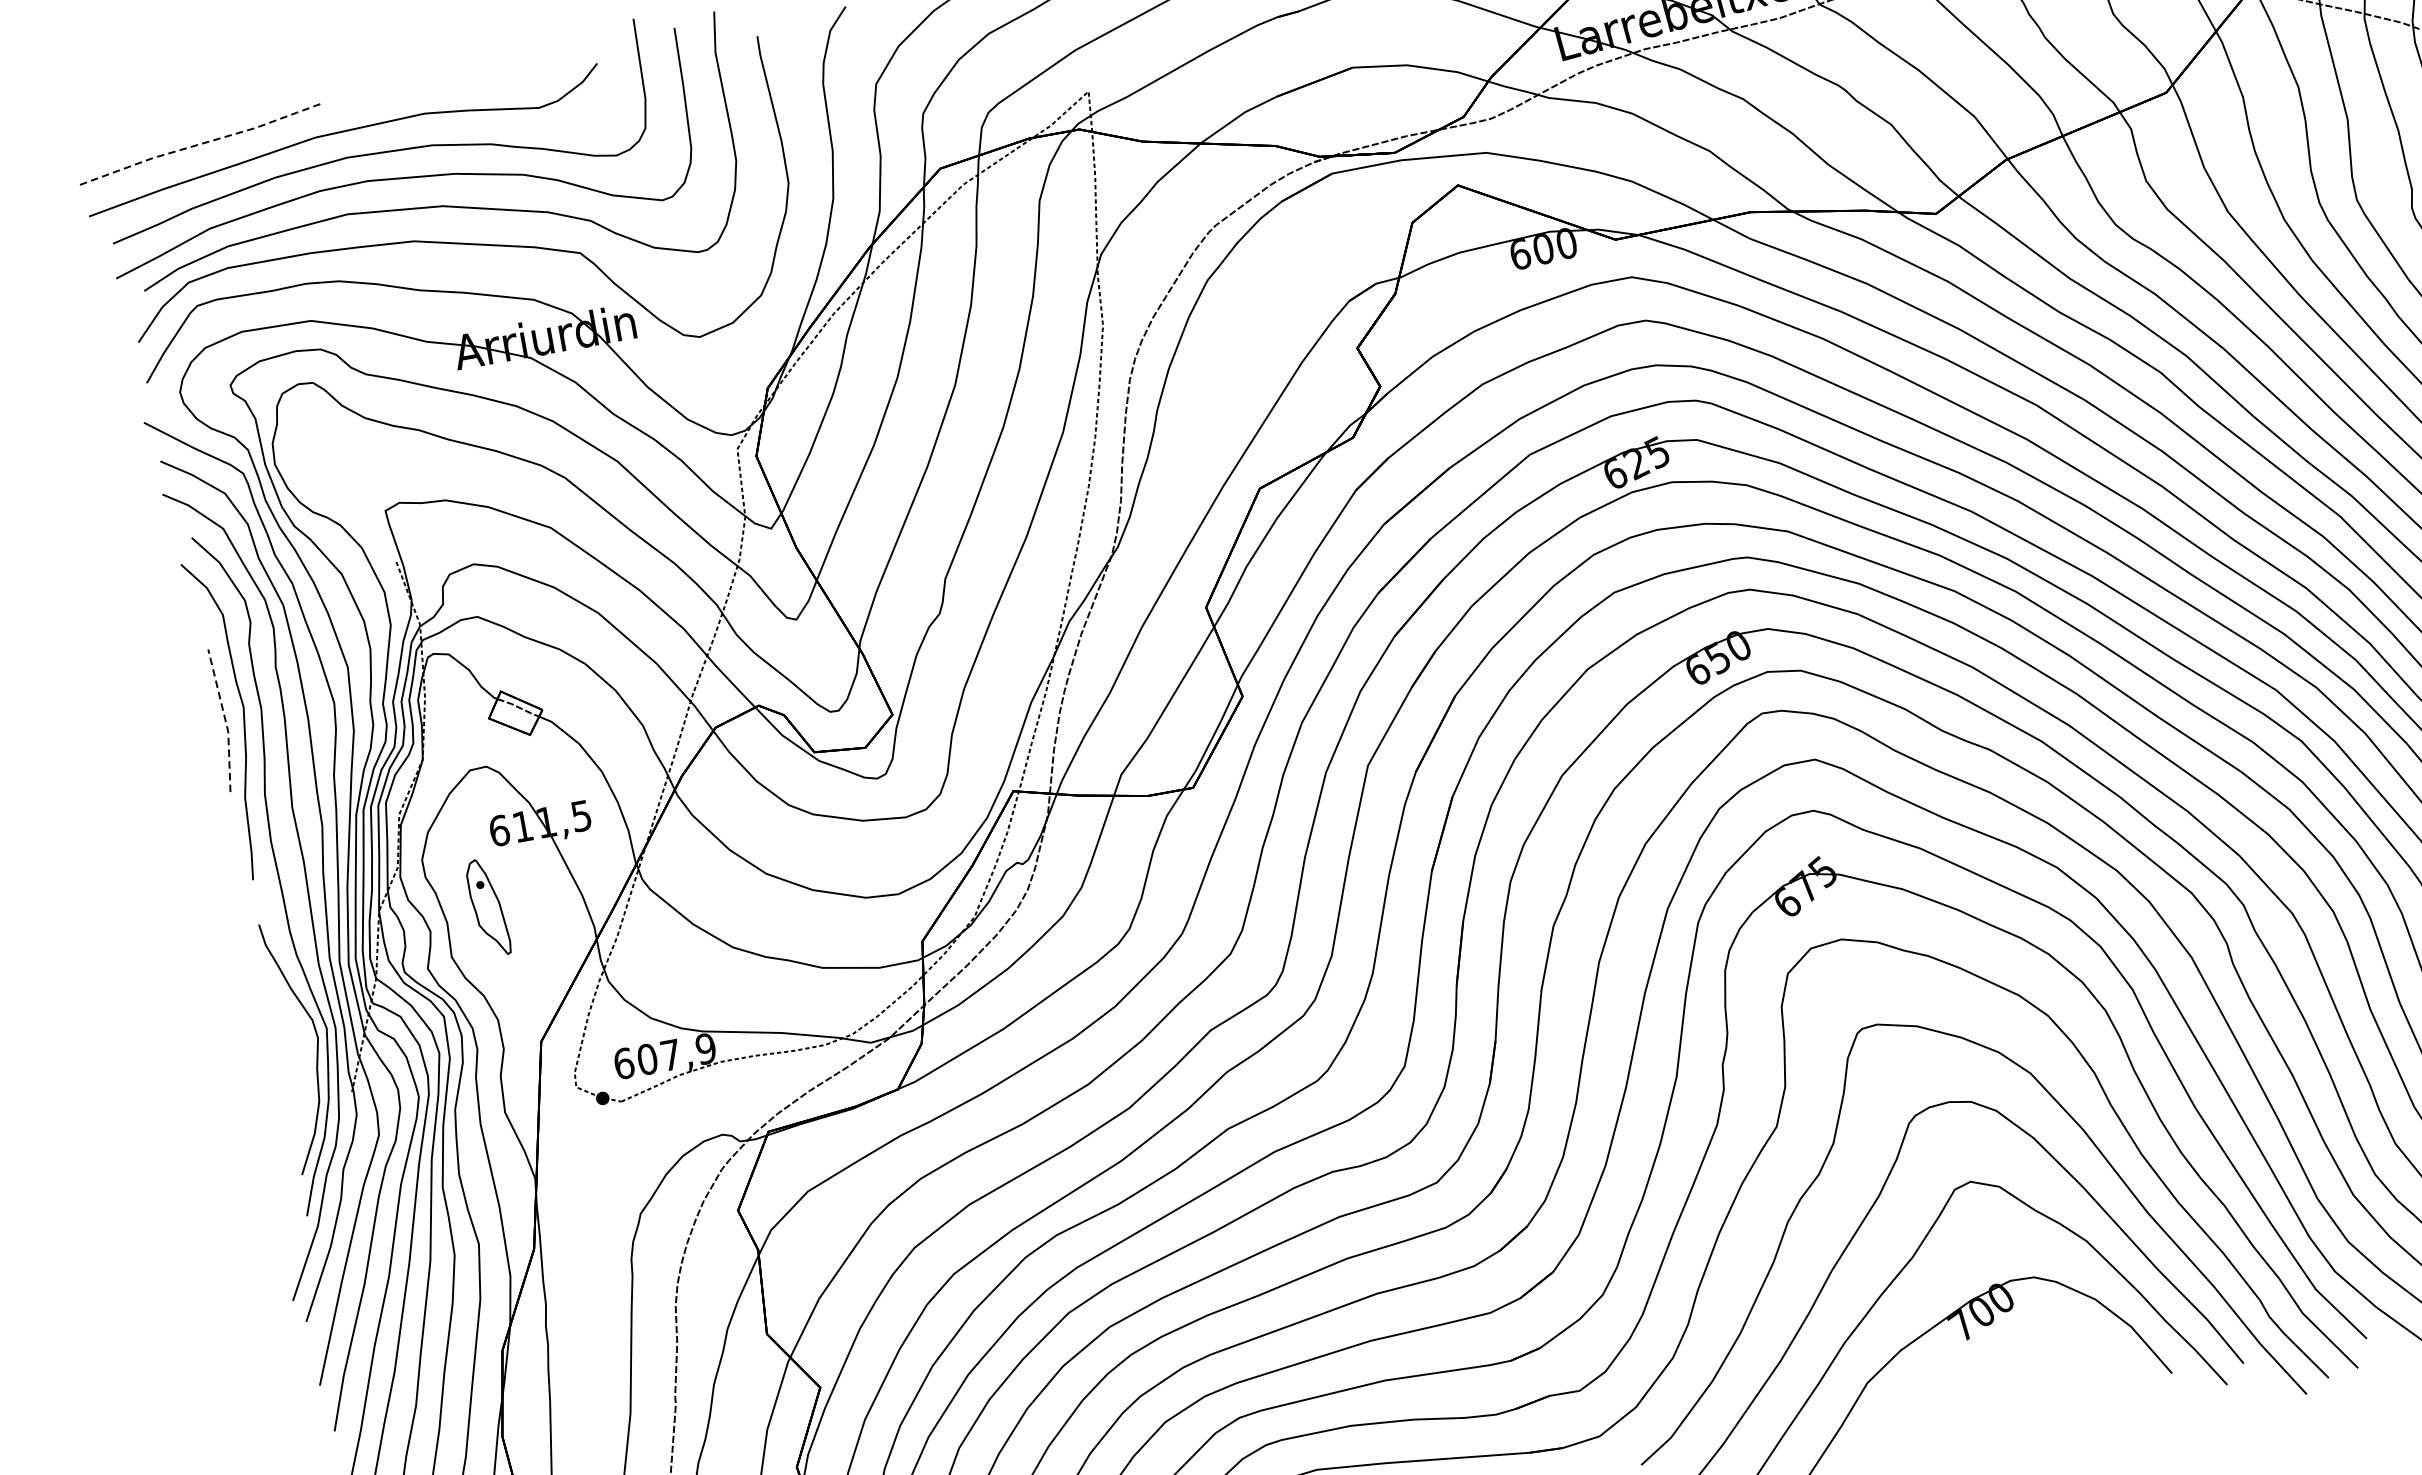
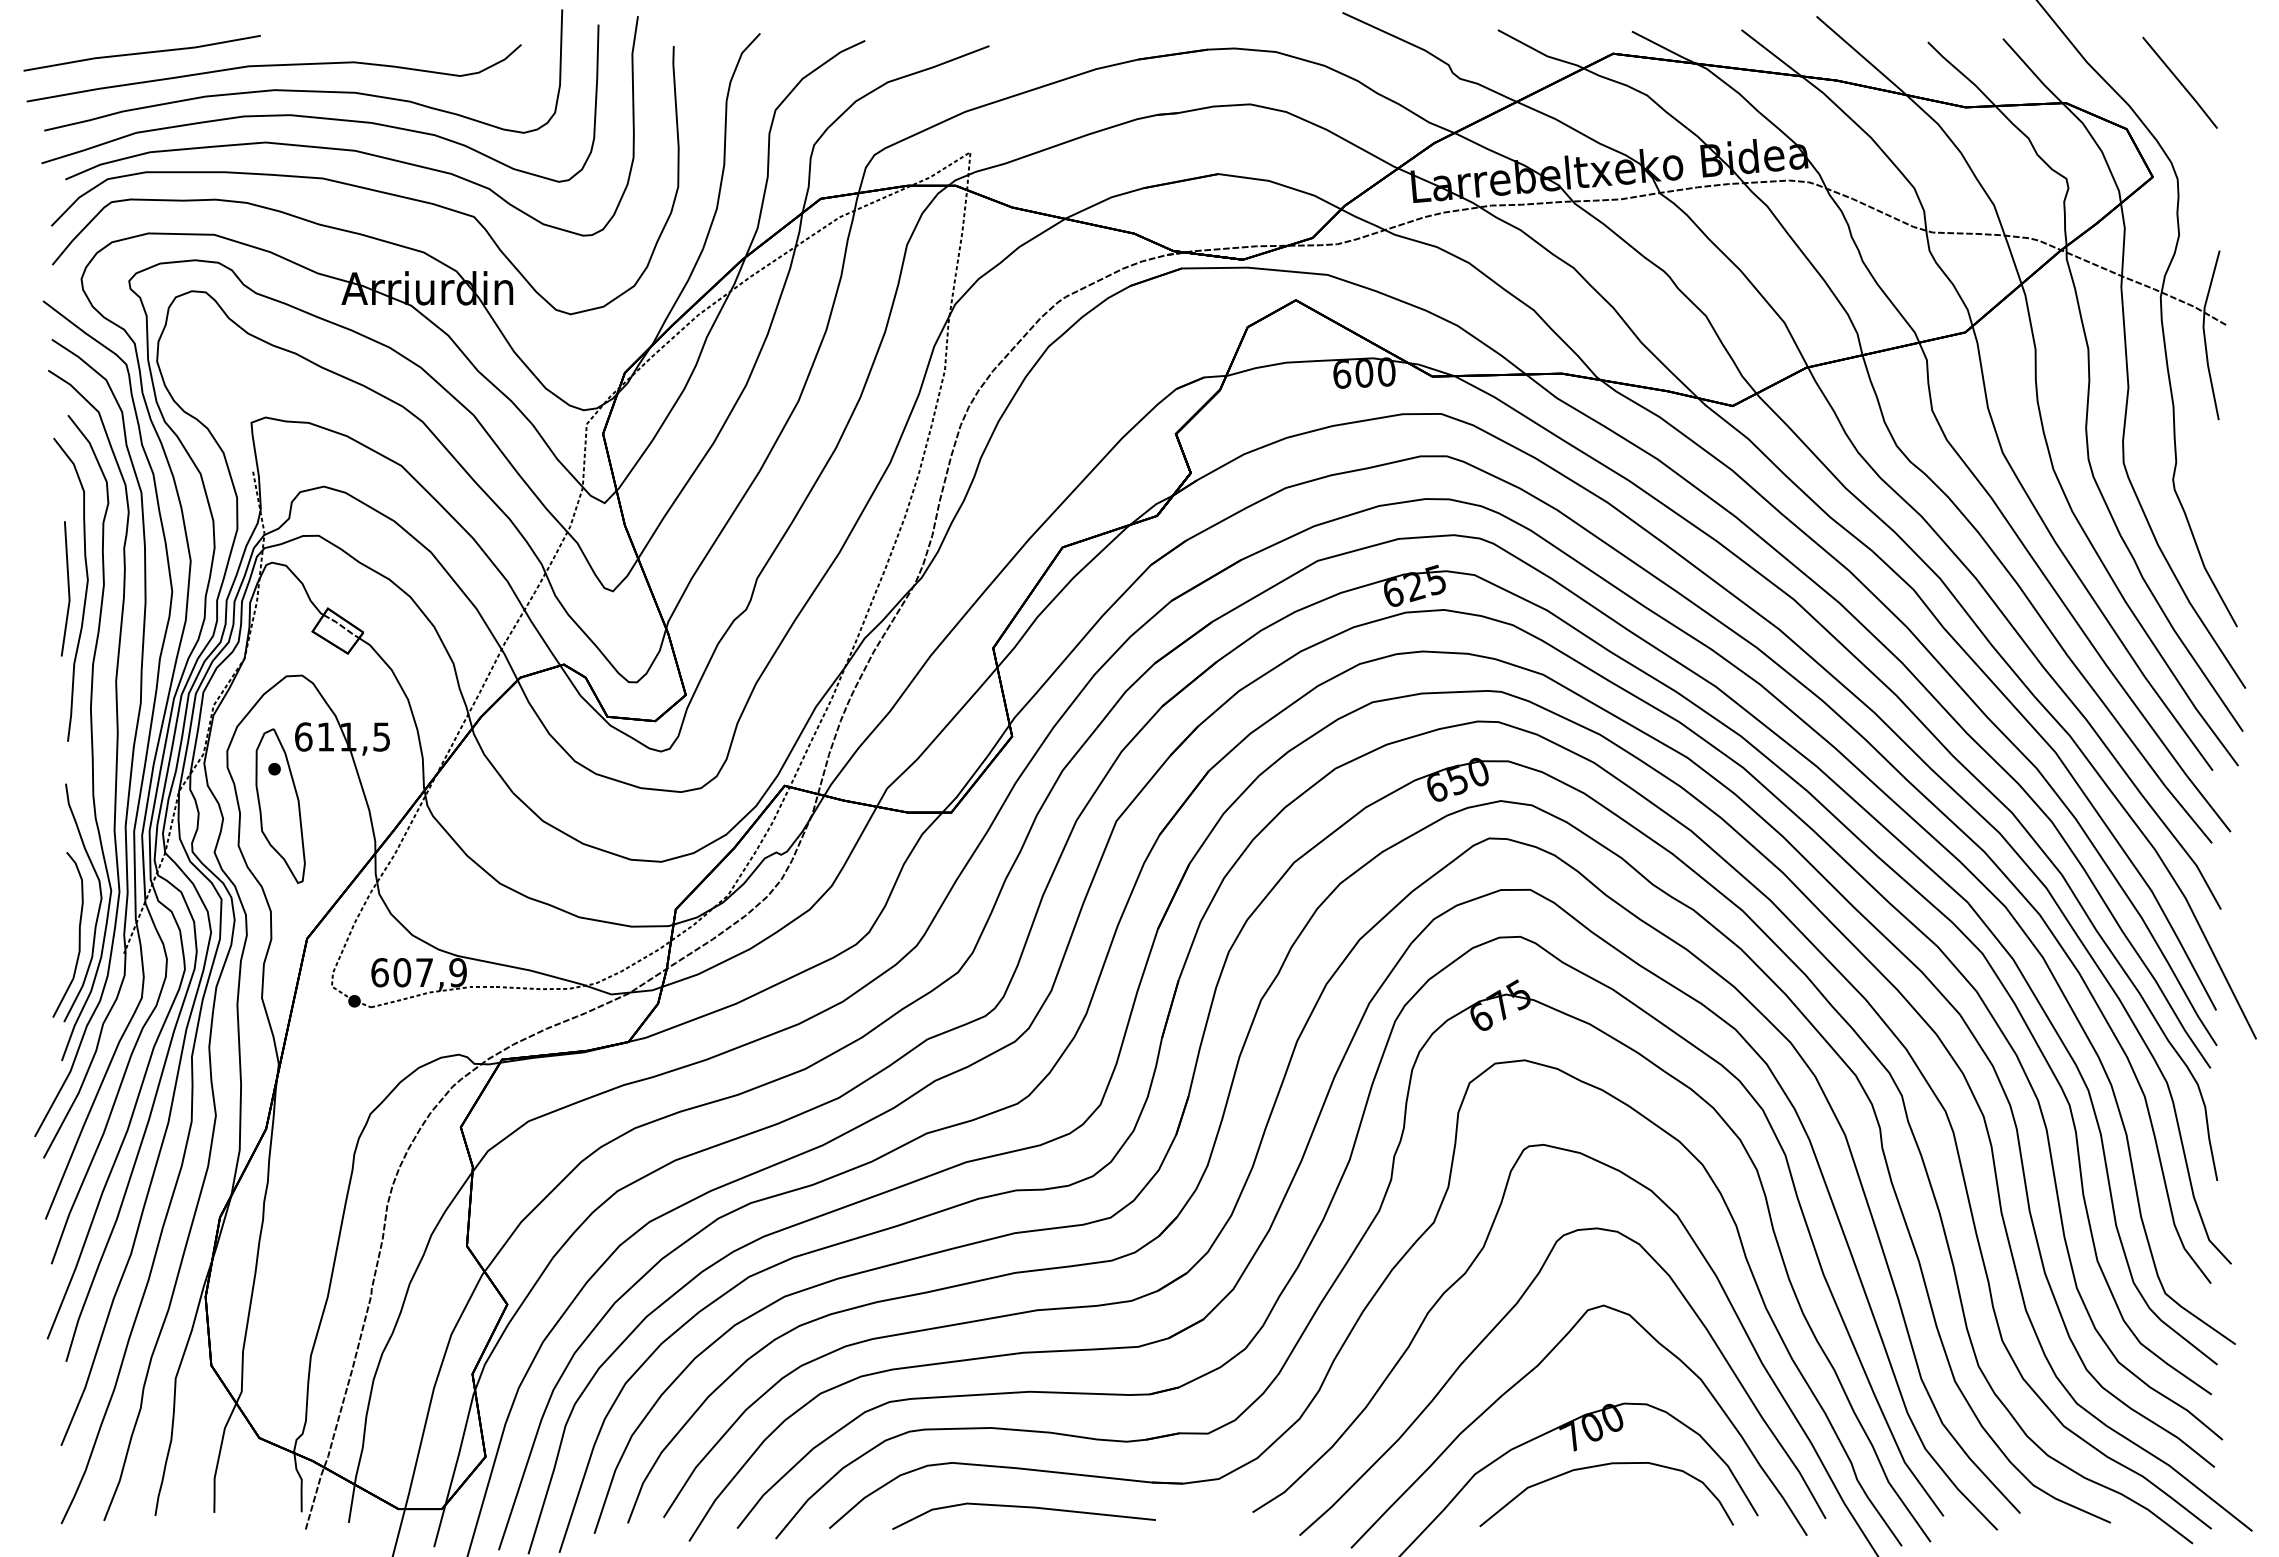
line: (201, 144) -> (142, 53), dashed -> solid
line: (225, 720) -> (68, 589), dashed -> solid
part: (488, 907) -> (280, 805), size x1.67
curve: (300, 1080) -> (78, 934), added
curve: (1998, 1351) -> (1601, 1466), added

